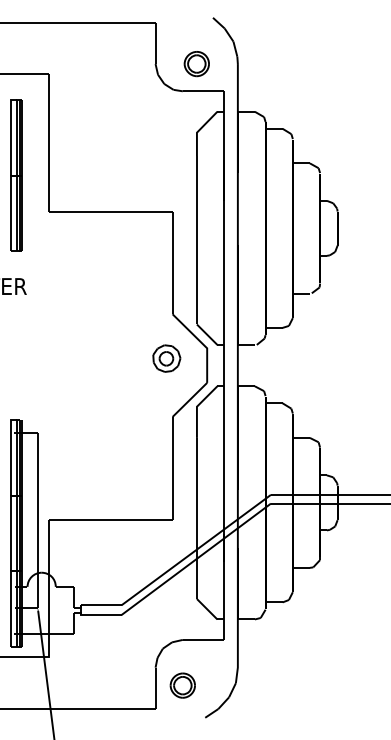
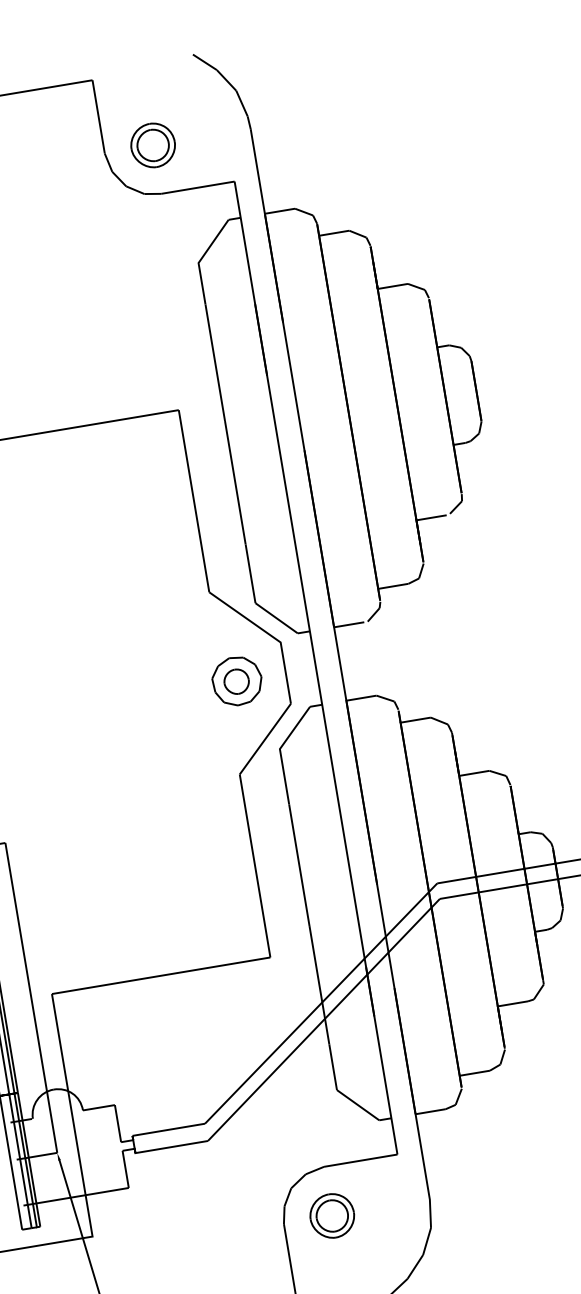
part: (196, 64) -> (152, 146), moved
part: (166, 358) -> (236, 681), moved
part: (182, 685) -> (331, 1215), moved

